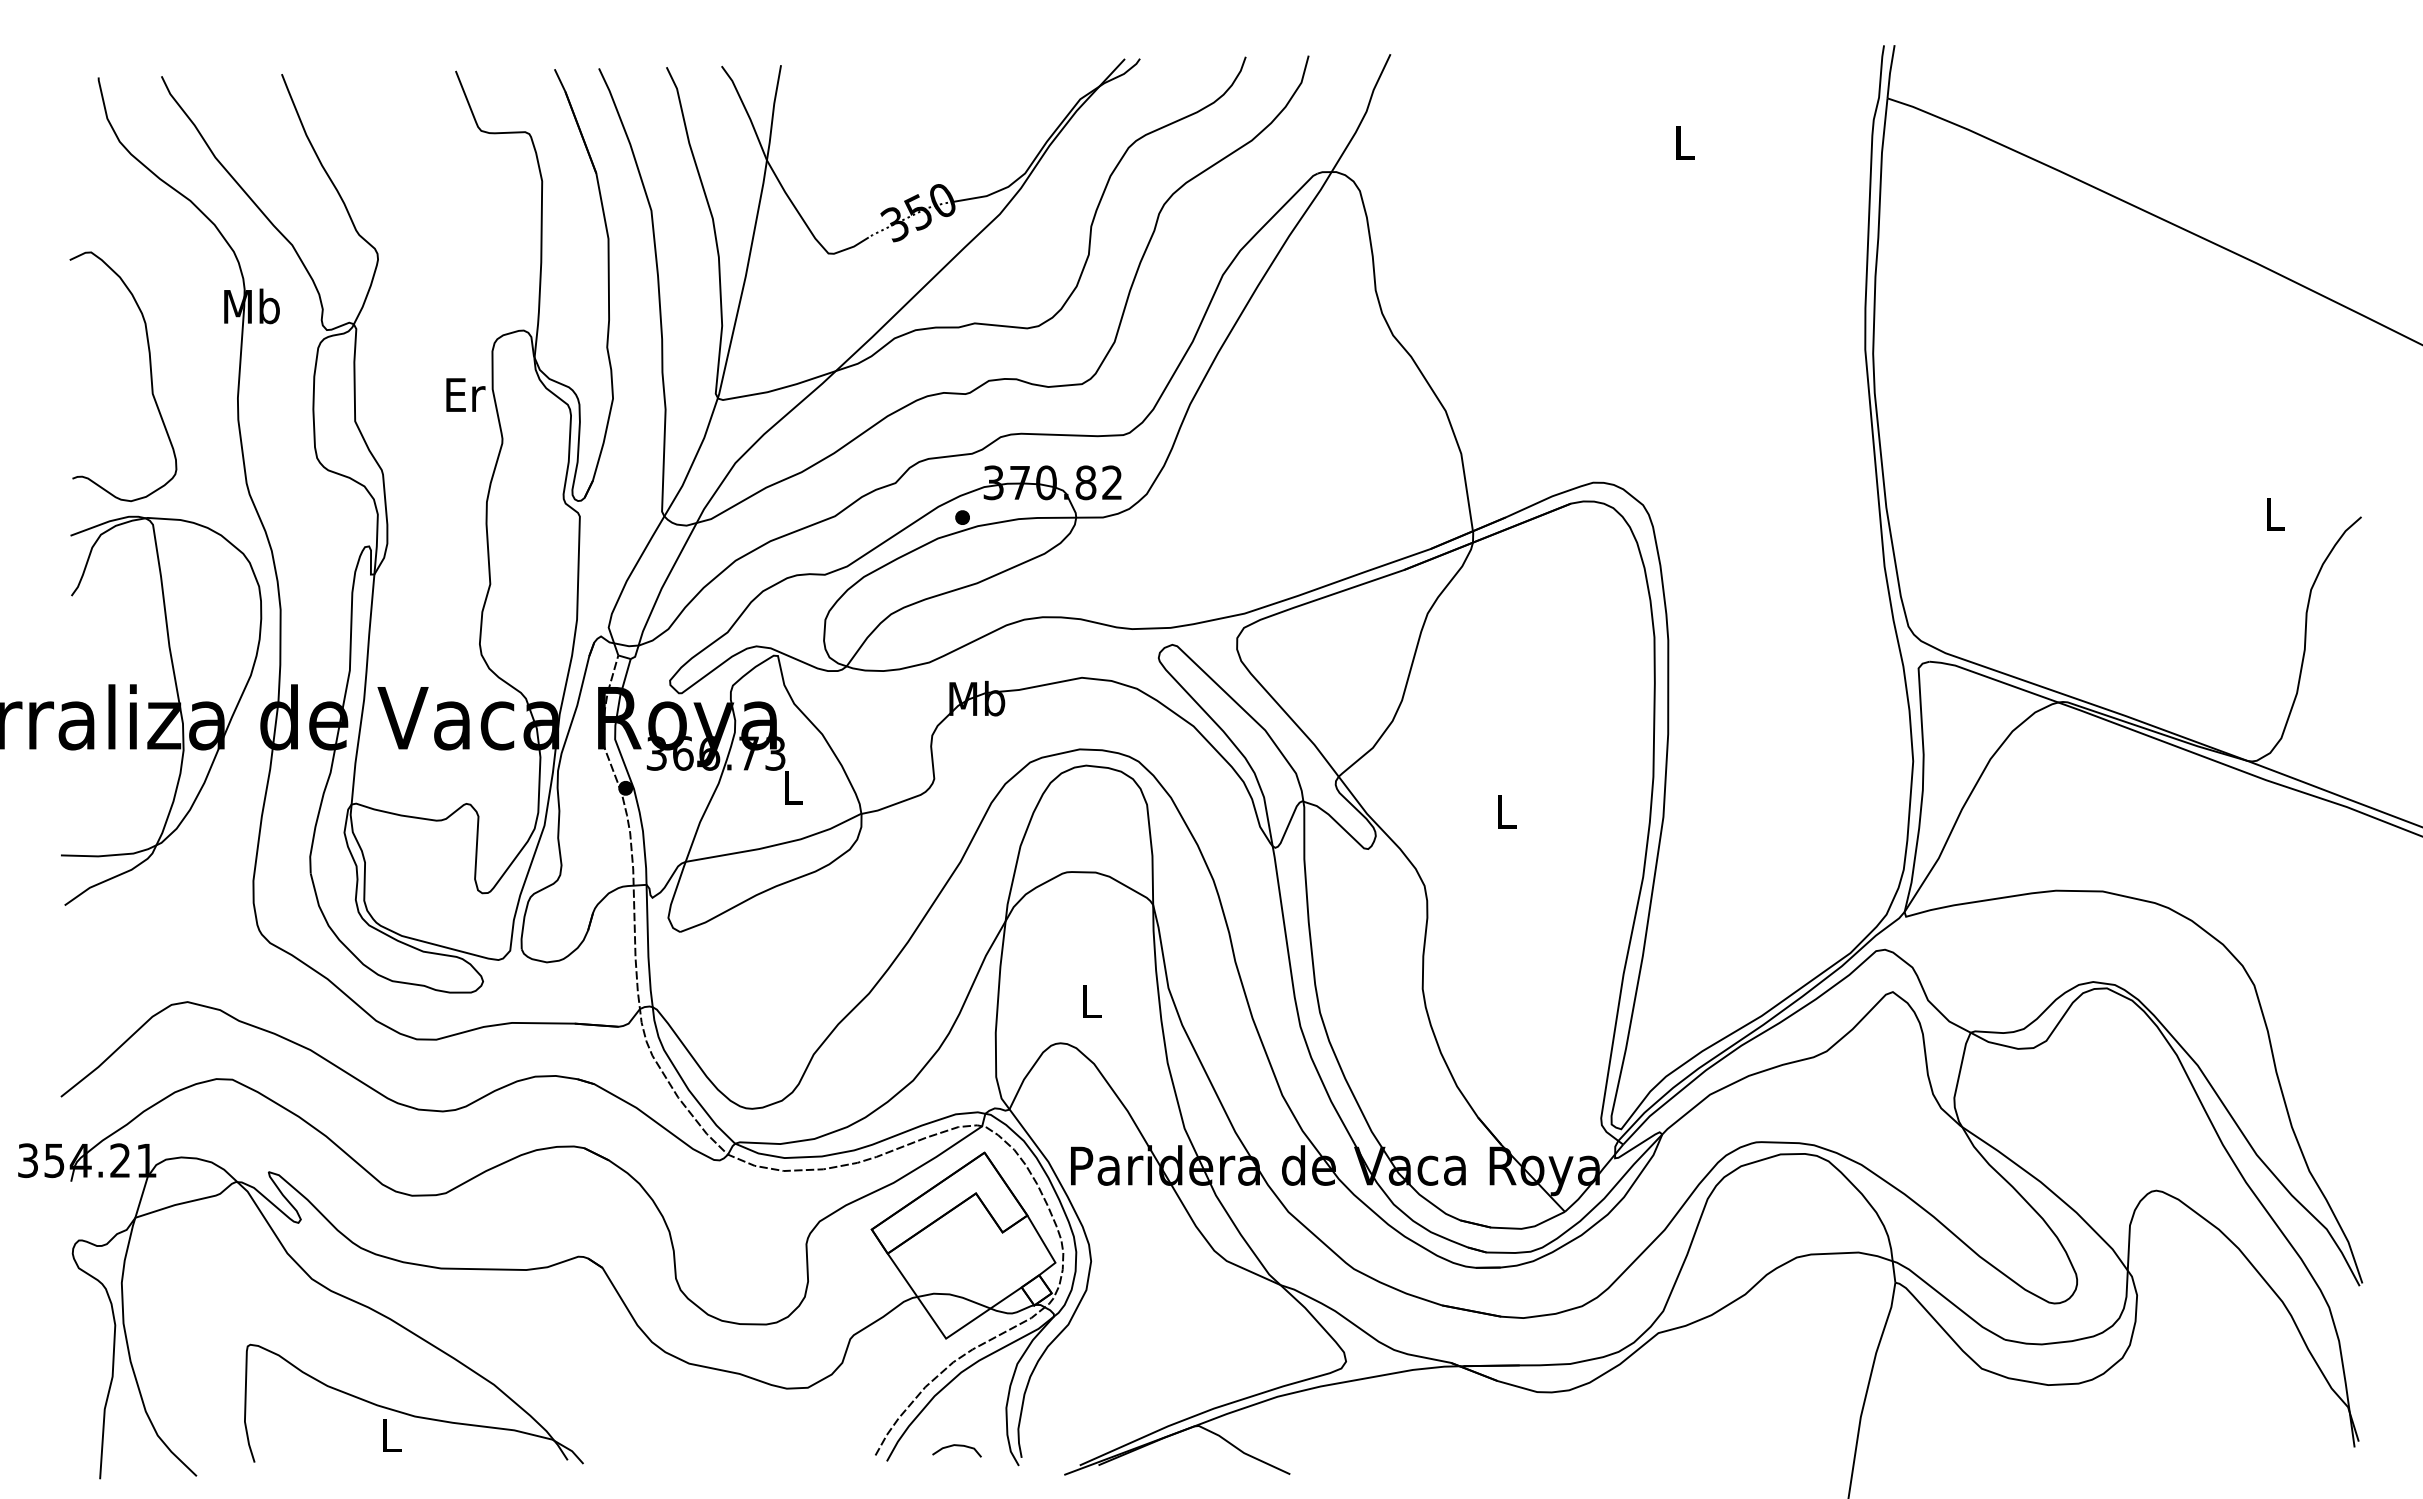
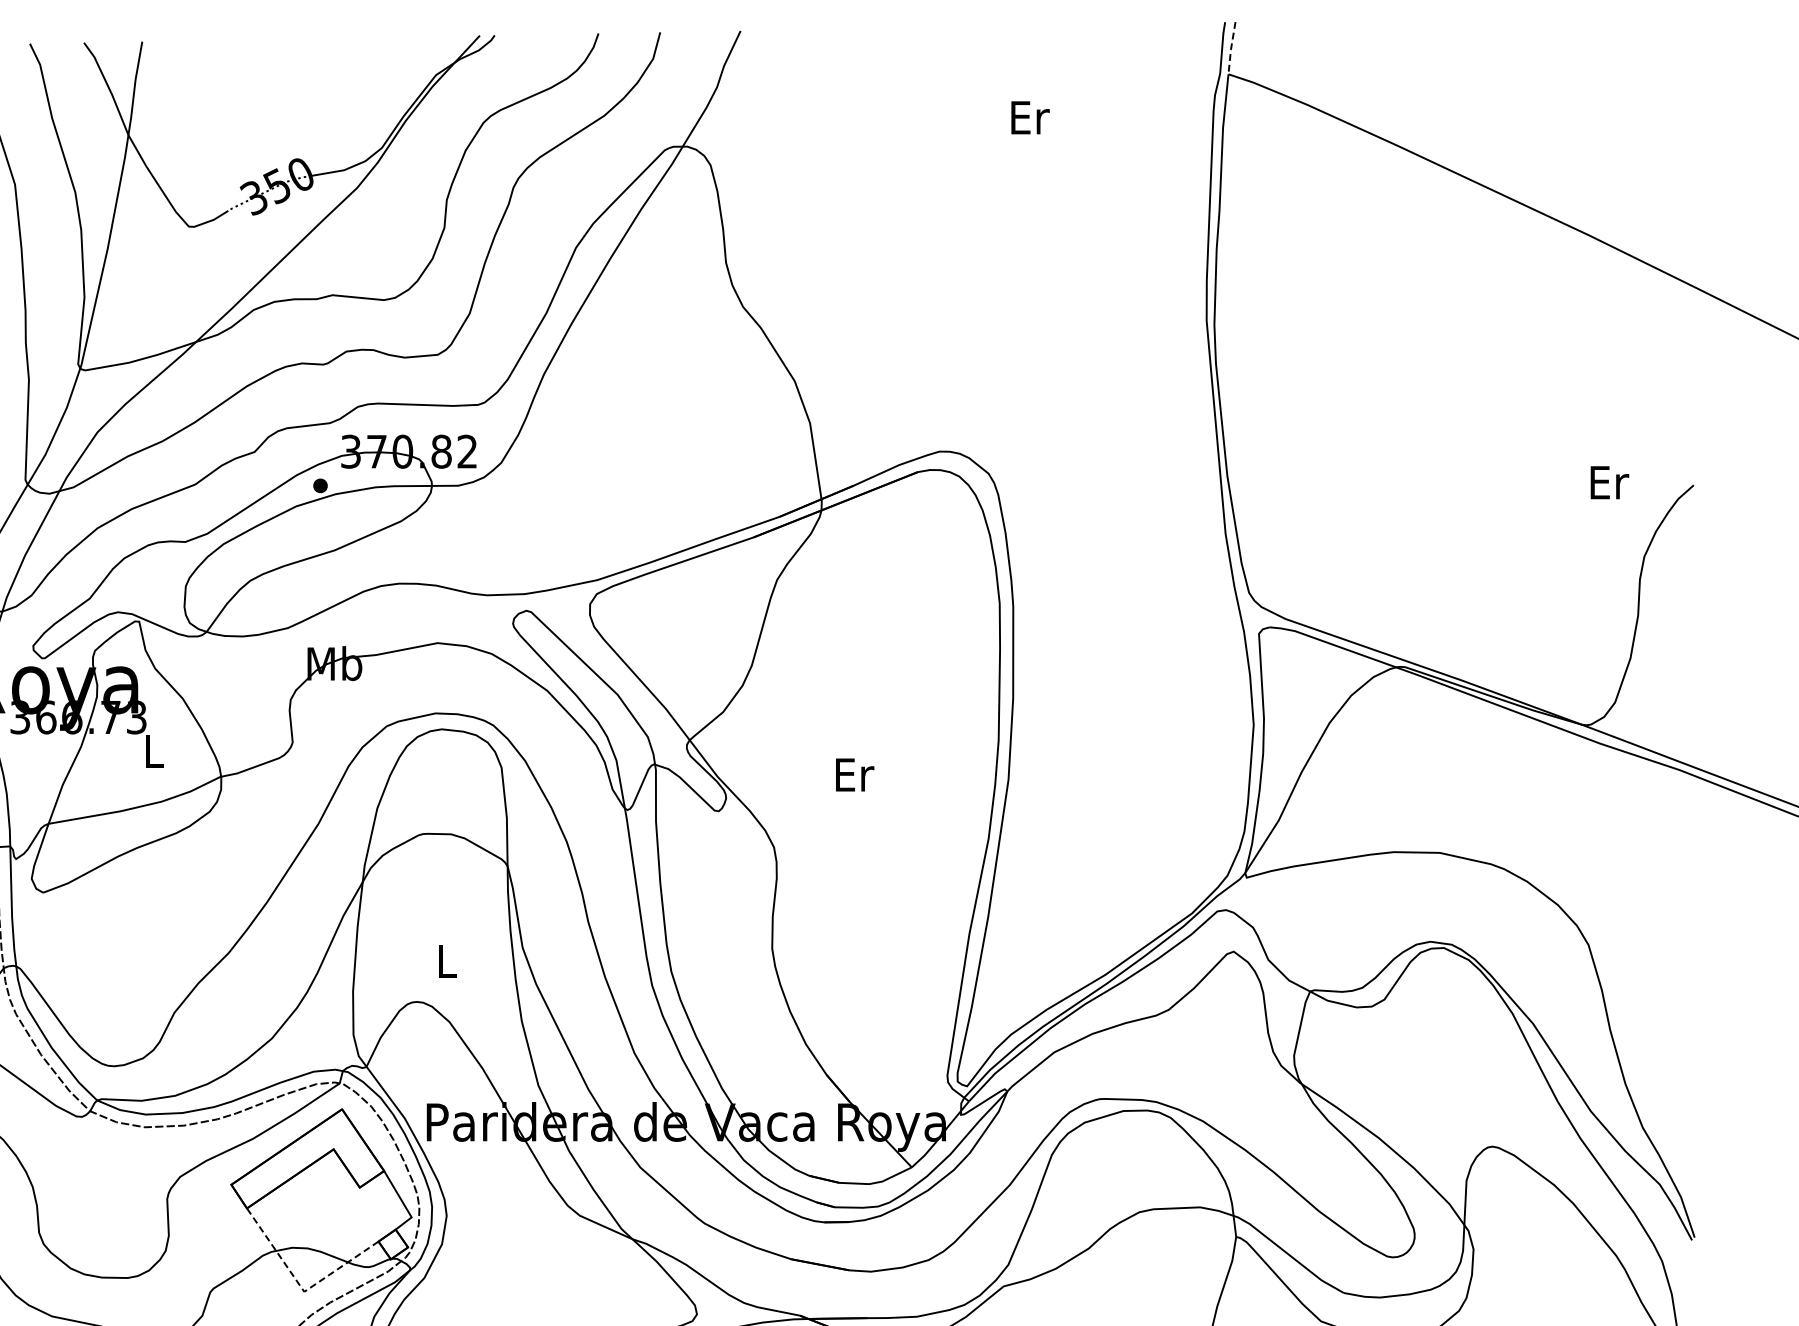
line: (1890, 72) -> (1231, 48), solid -> dashed
text: (1685, 142) -> (1030, 117), L -> Er
text: (2275, 514) -> (1609, 482), L -> Er
text: (1506, 811) -> (854, 774), L -> Er
line: (942, 1333) -> (300, 1286), solid -> dashed

